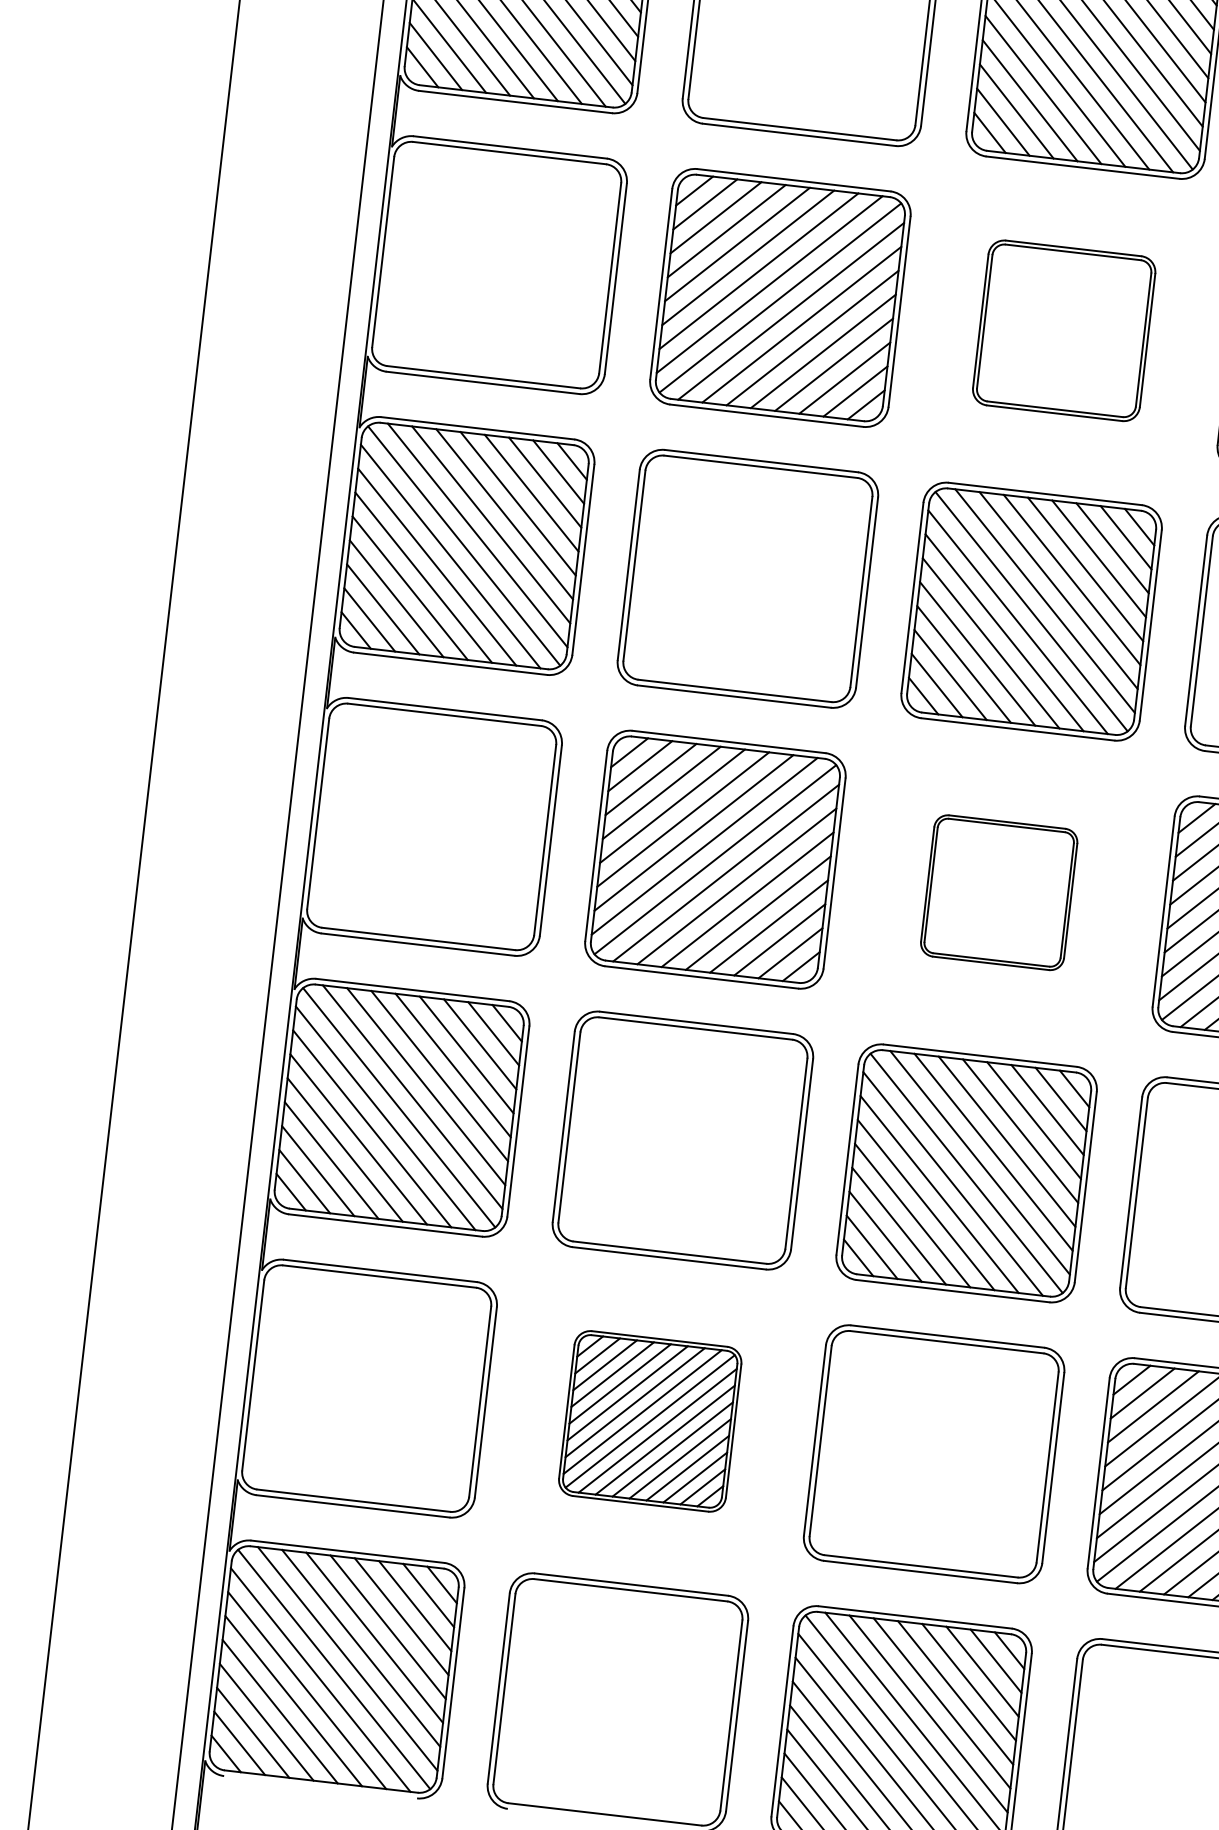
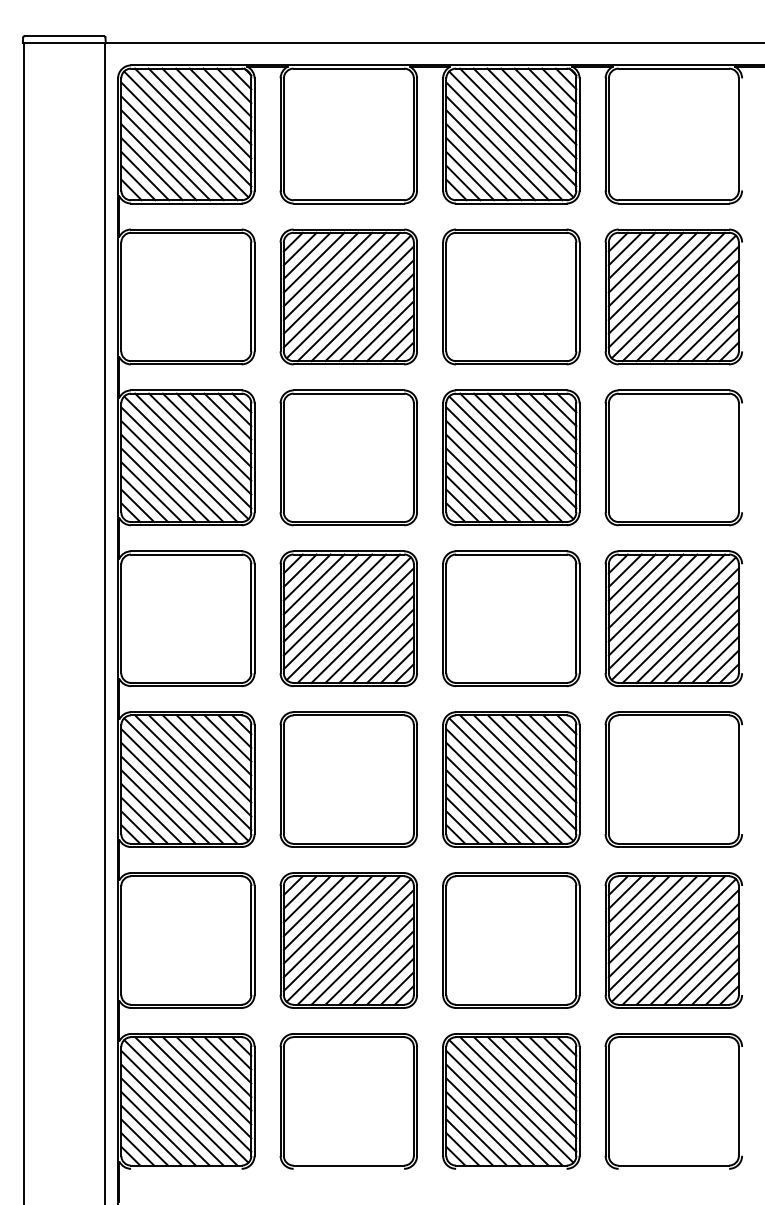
part: (1064, 330) -> (511, 296), size x1.43
part: (999, 892) -> (511, 618), size x1.67
part: (649, 1421) -> (348, 940), size x1.43

